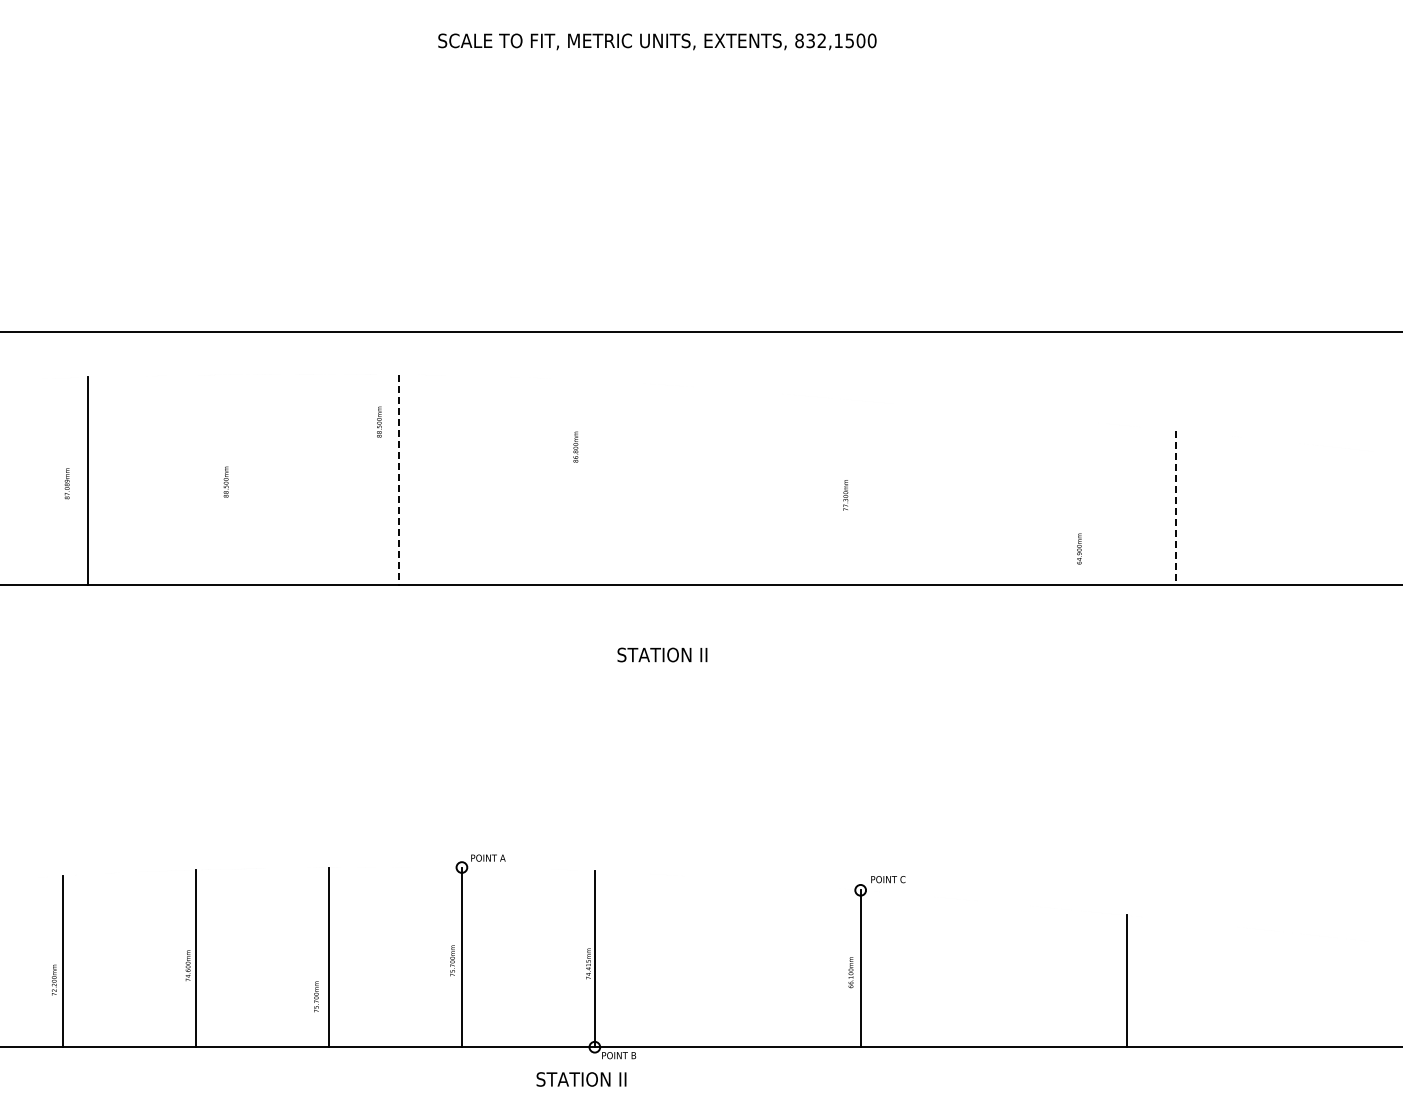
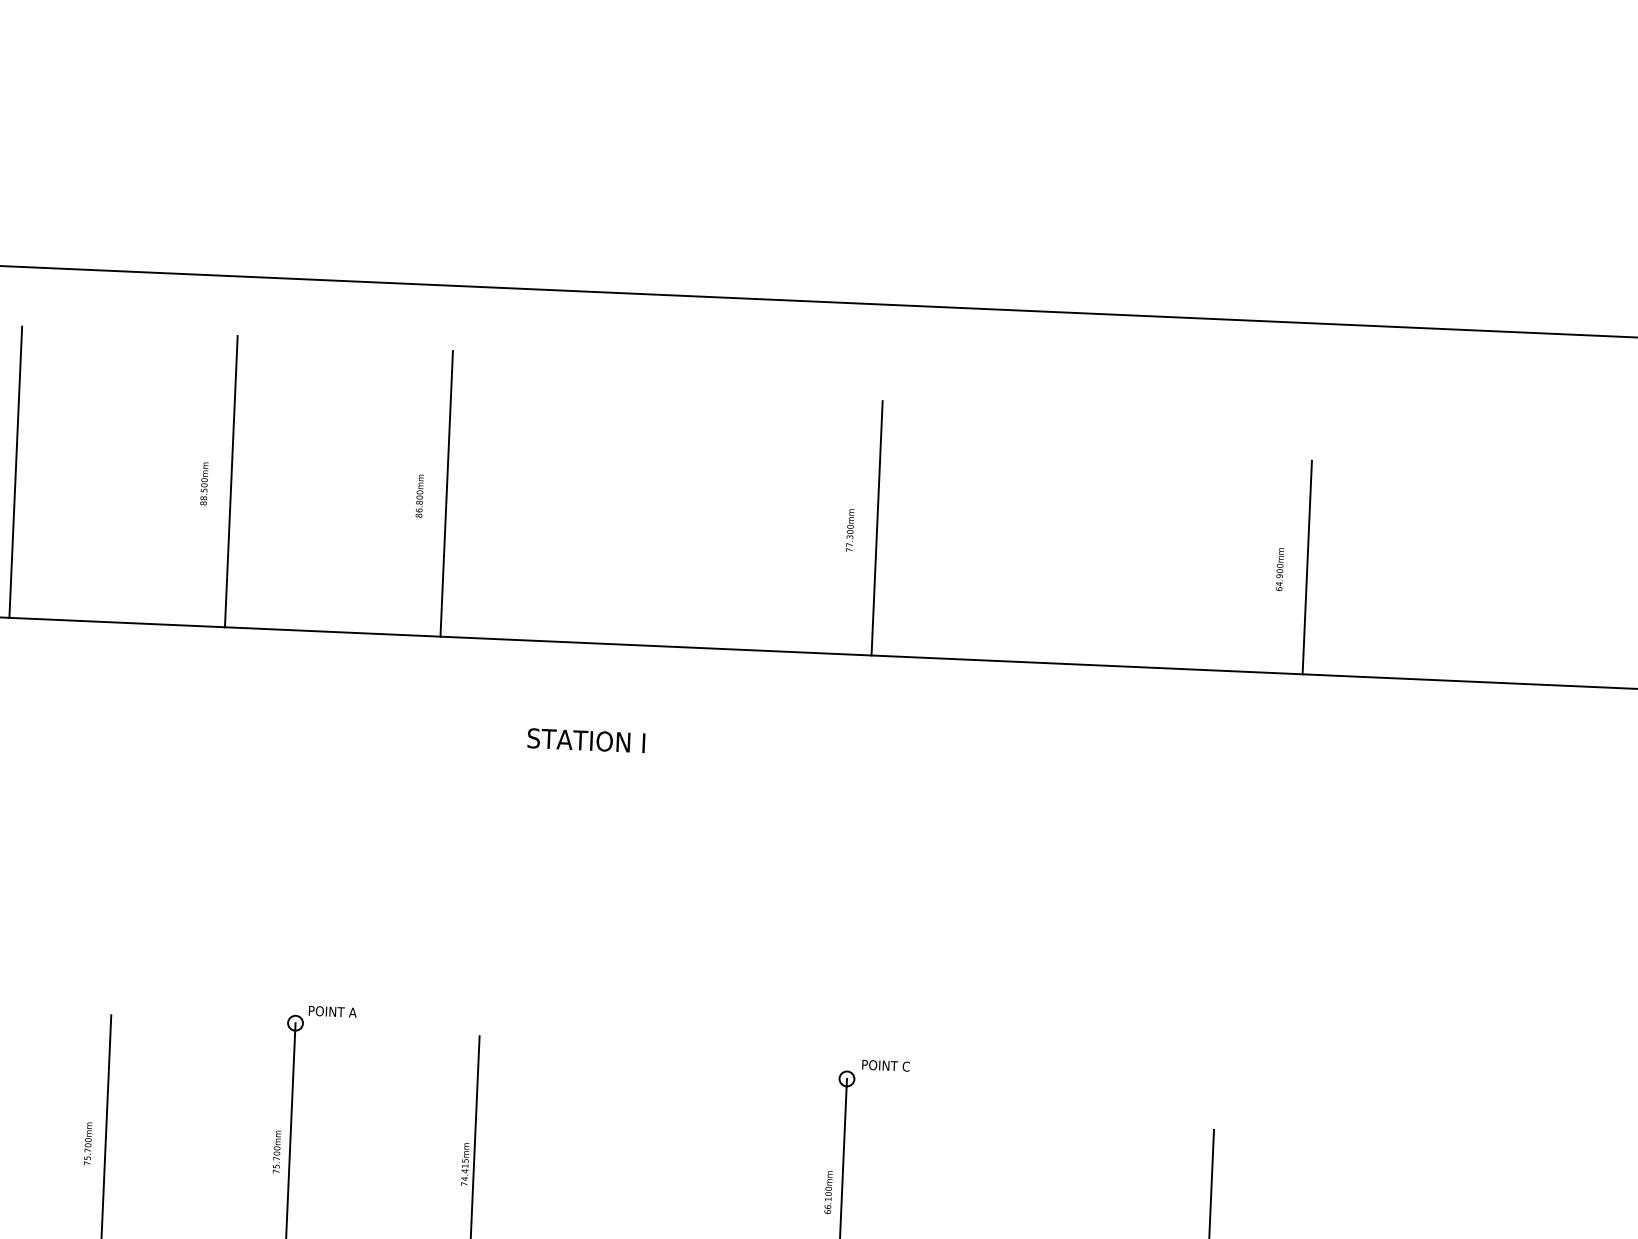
text: (379, 421) -> (204, 483), moved
text: (575, 446) -> (419, 495), moved
line: (243, 479) -> (16, 472), added
line: (398, 480) -> (231, 482), dashed -> solid
line: (554, 481) -> (447, 493), added
line: (865, 492) -> (877, 527), added
line: (1175, 508) -> (1306, 568), dashed -> solid
text: (1079, 548) -> (1280, 568), moved
text: (662, 654) -> (586, 740), STATION II -> STATION I
text: (316, 996) -> (88, 1143), moved

